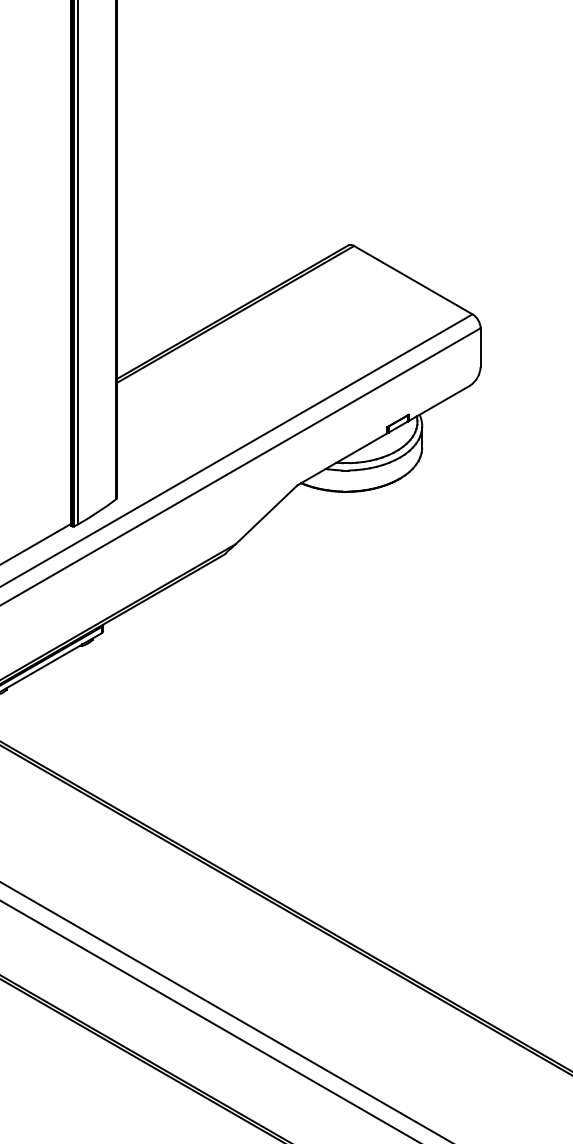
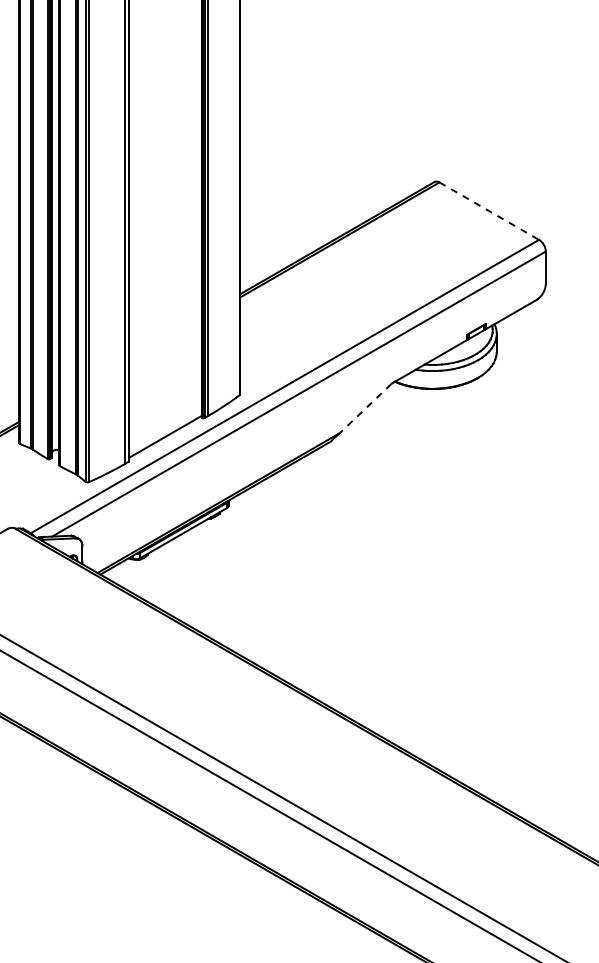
line: (413, 280) -> (489, 211), solid -> dashed
line: (266, 515) -> (365, 408), solid -> dashed

